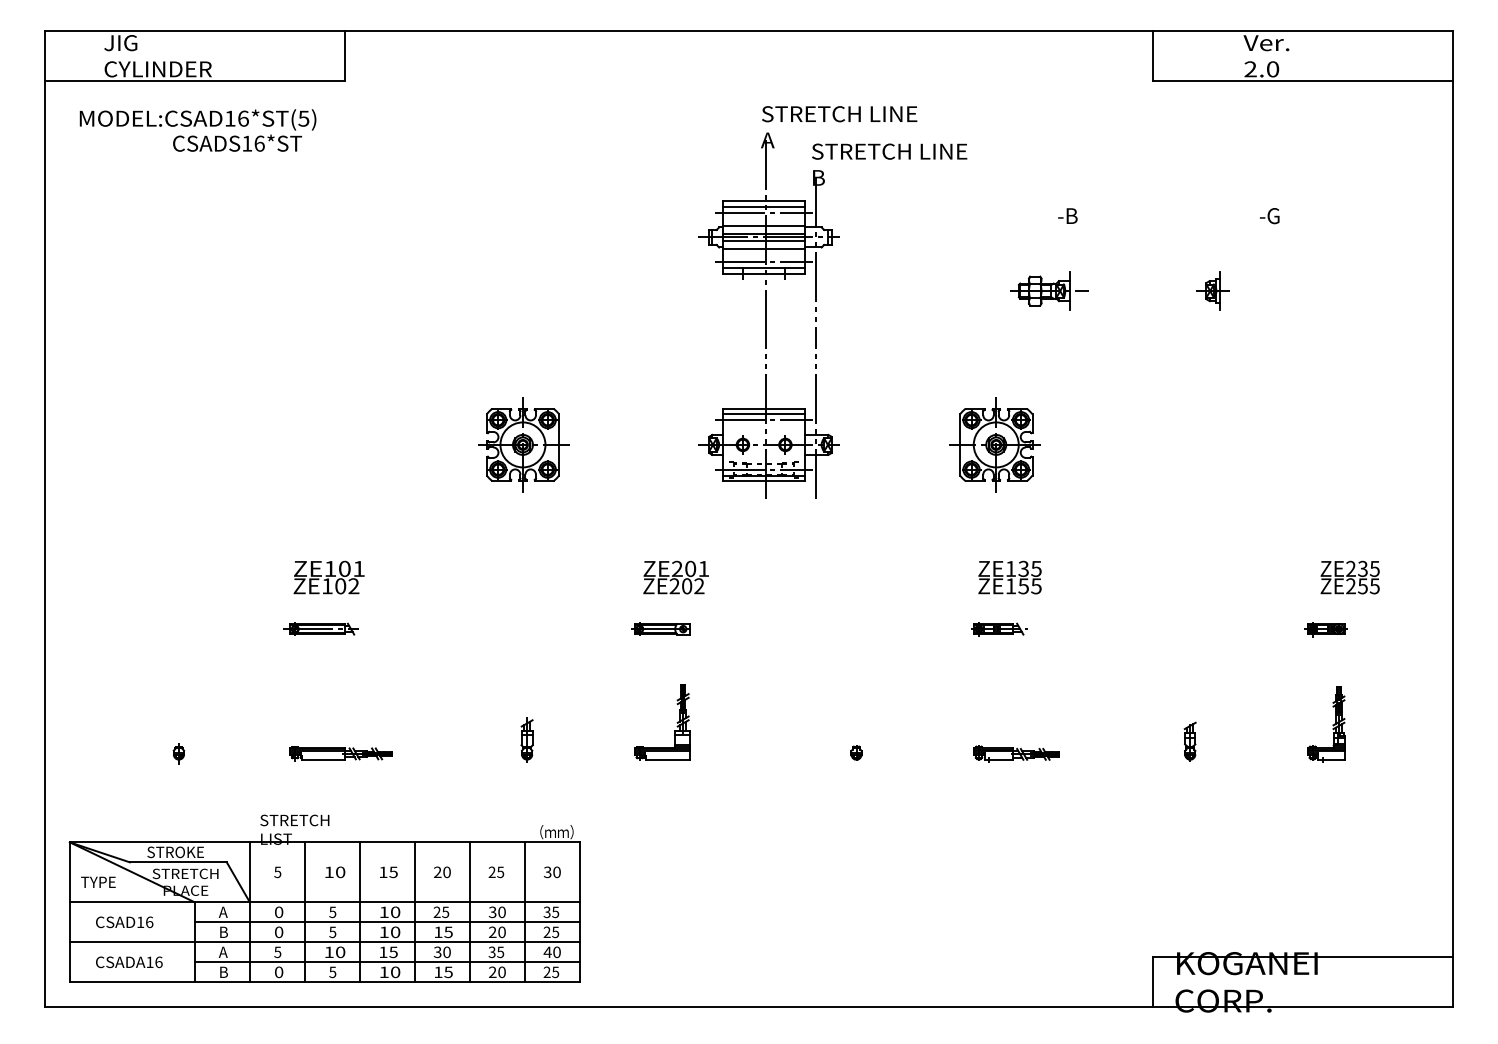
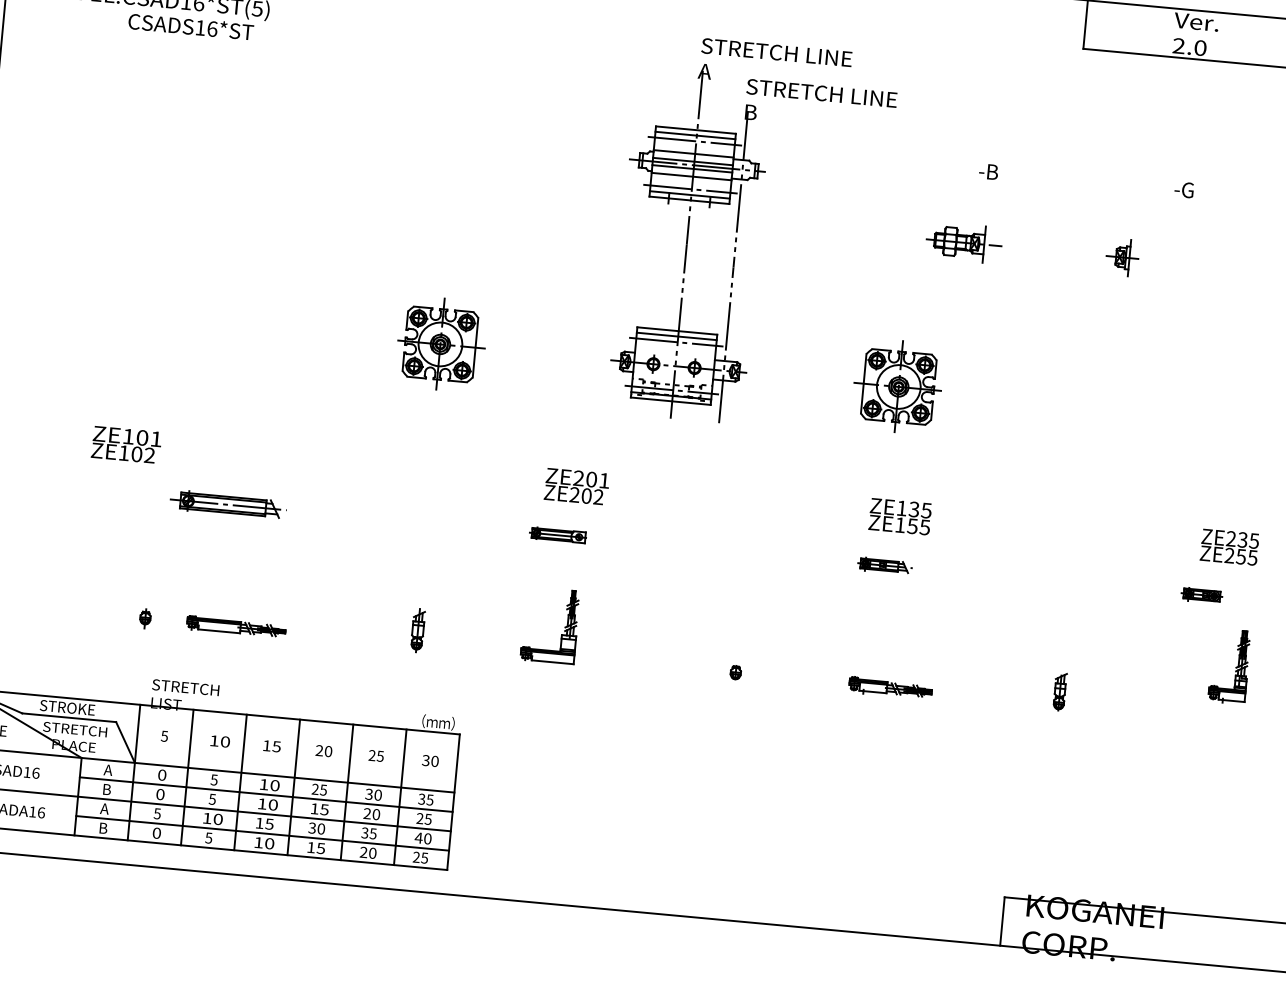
text: (328, 577) -> (125, 444), moved
part: (320, 628) -> (227, 504), size x1.6
part: (1326, 724) -> (1229, 666), moved
part: (178, 753) -> (144, 618), moved

